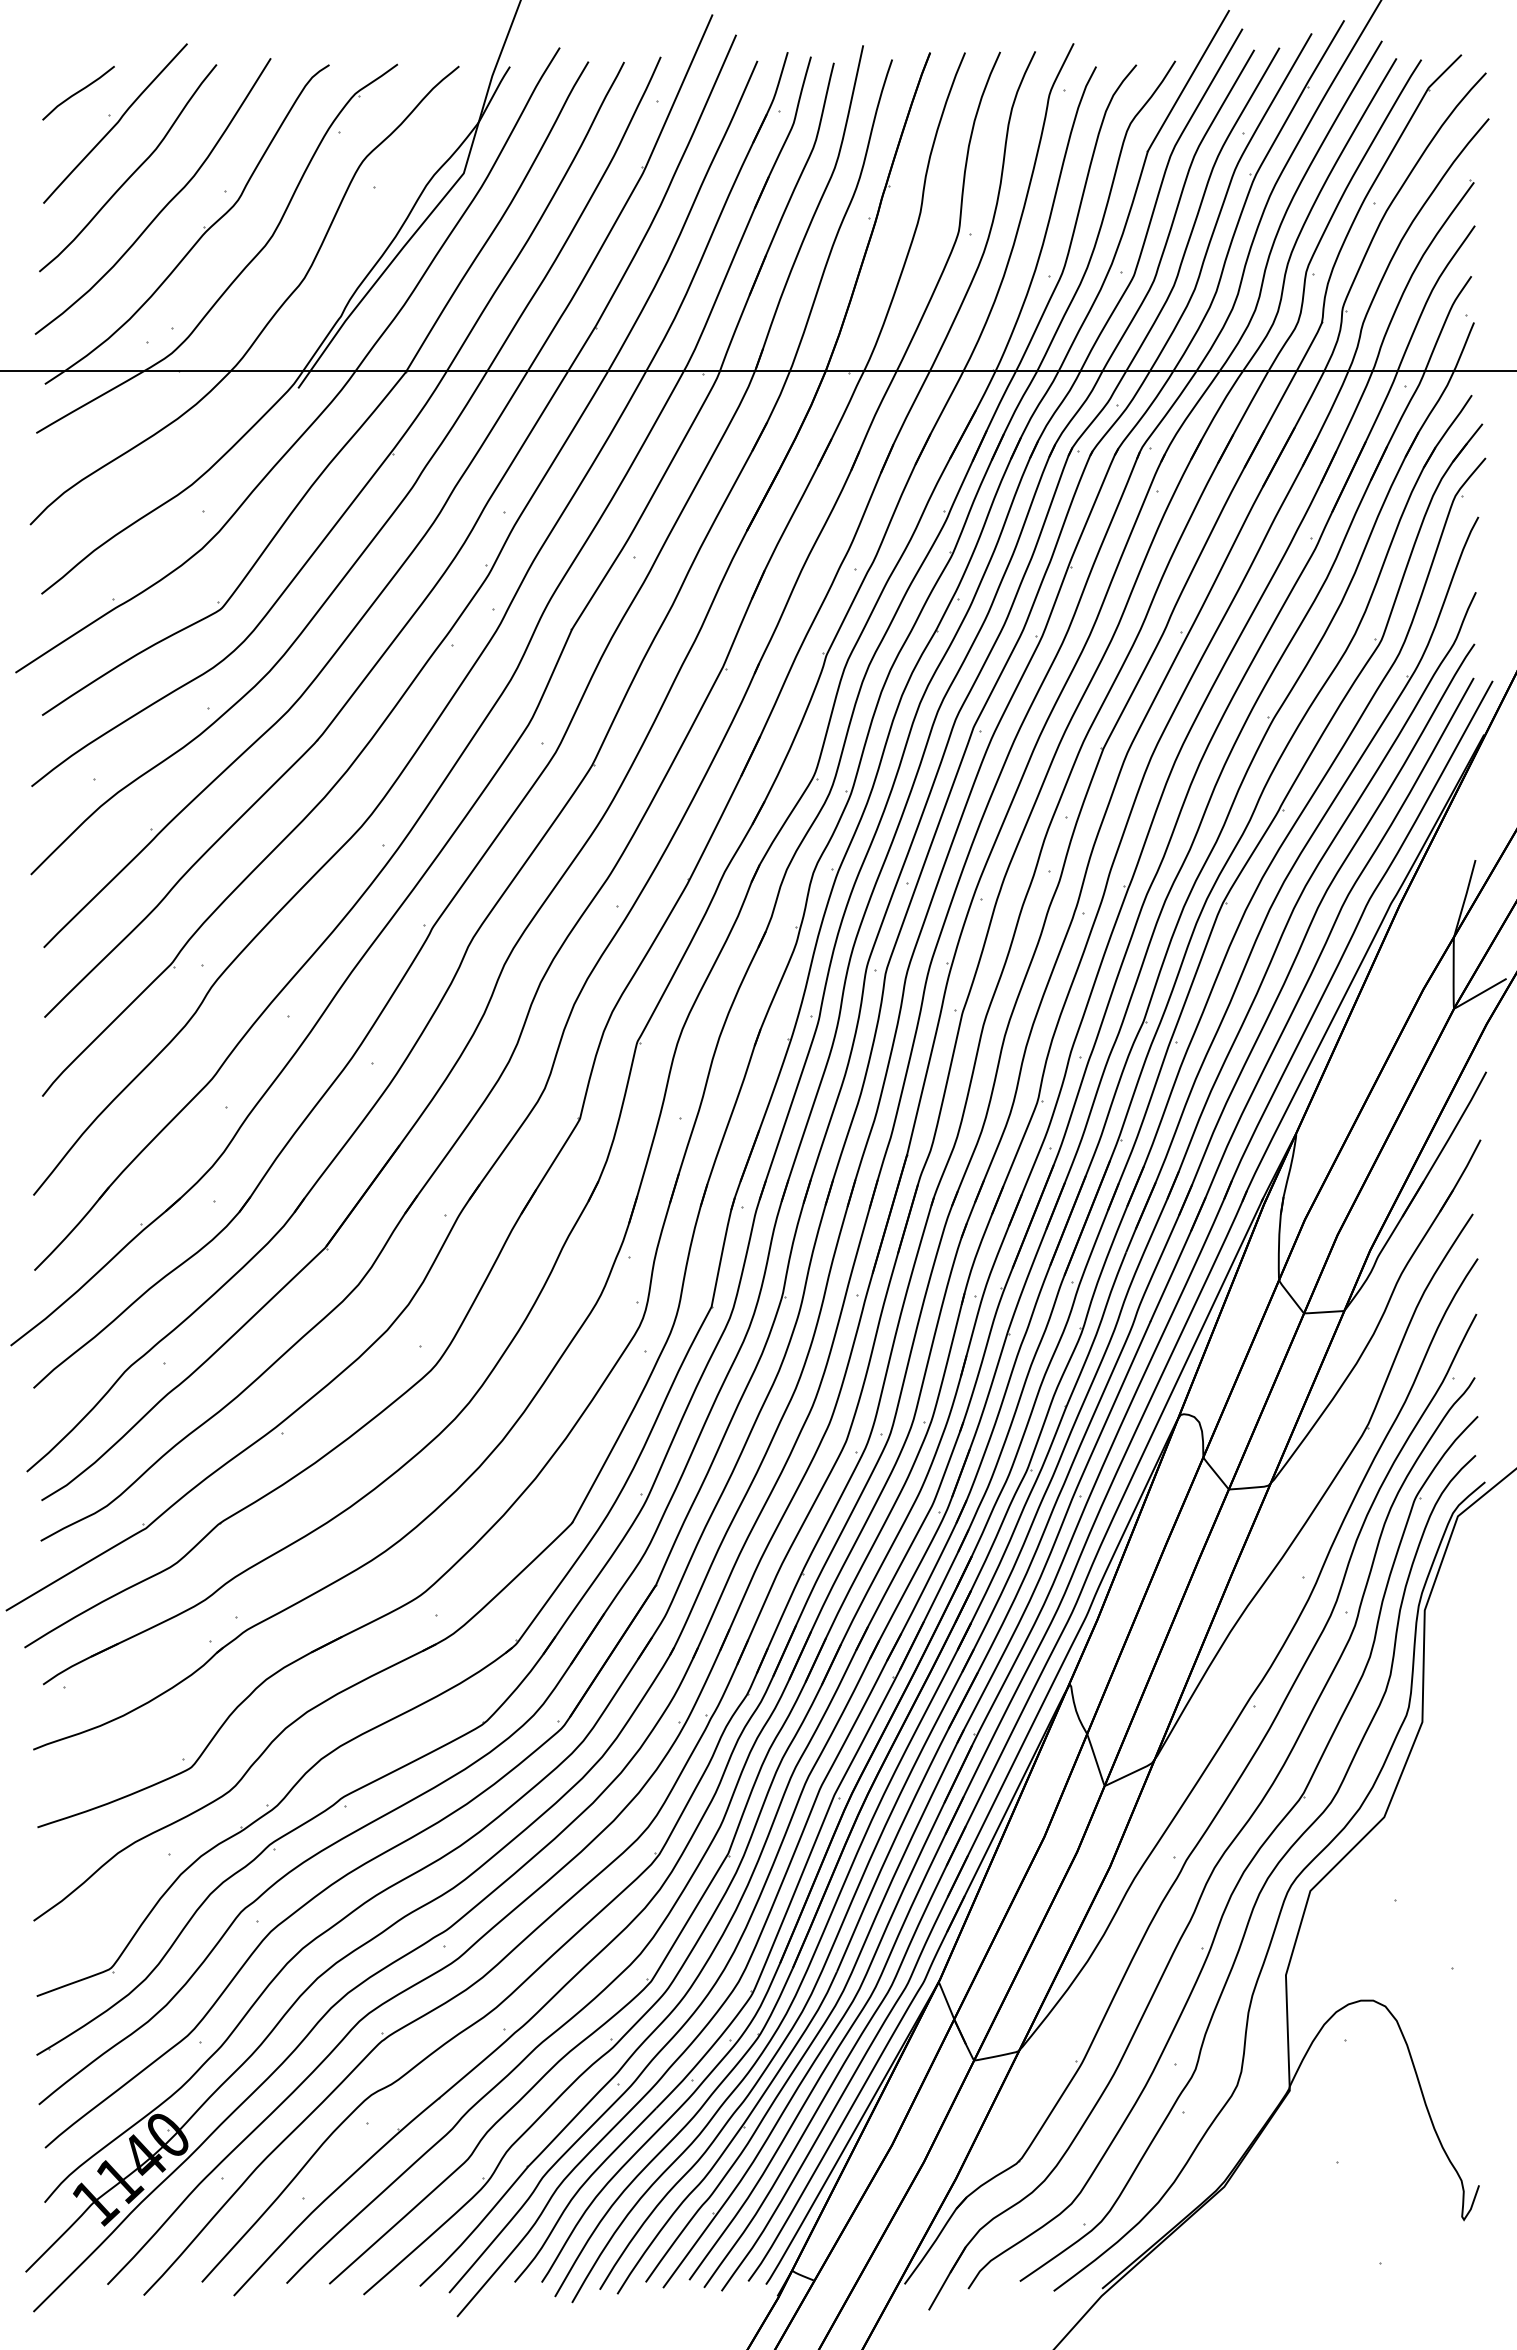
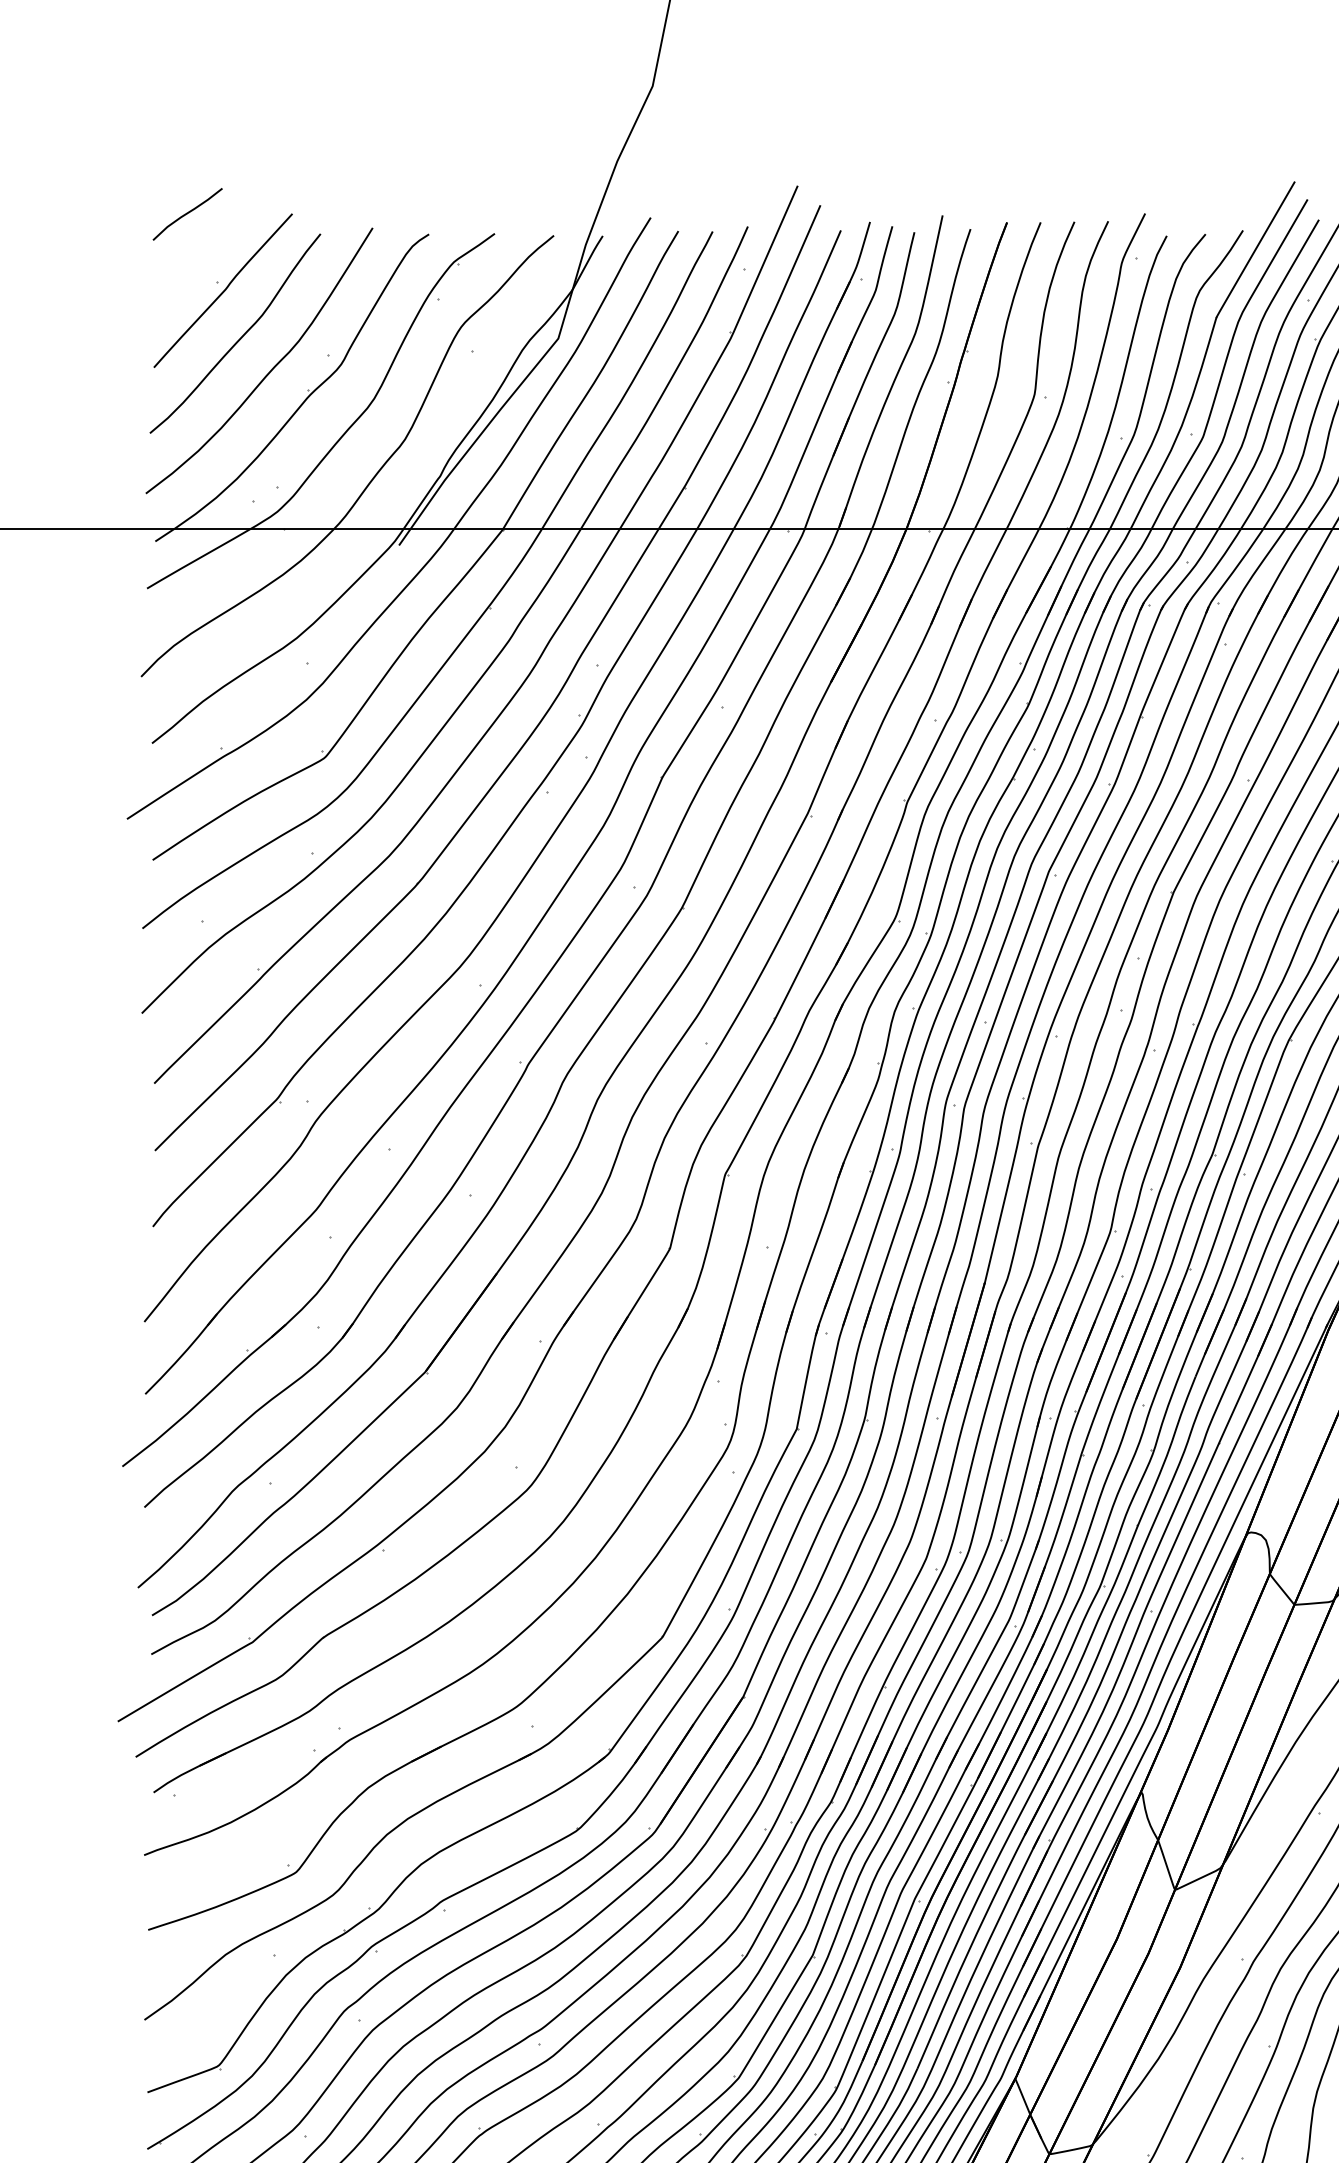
curve: (78, 93) -> (187, 214), moved

